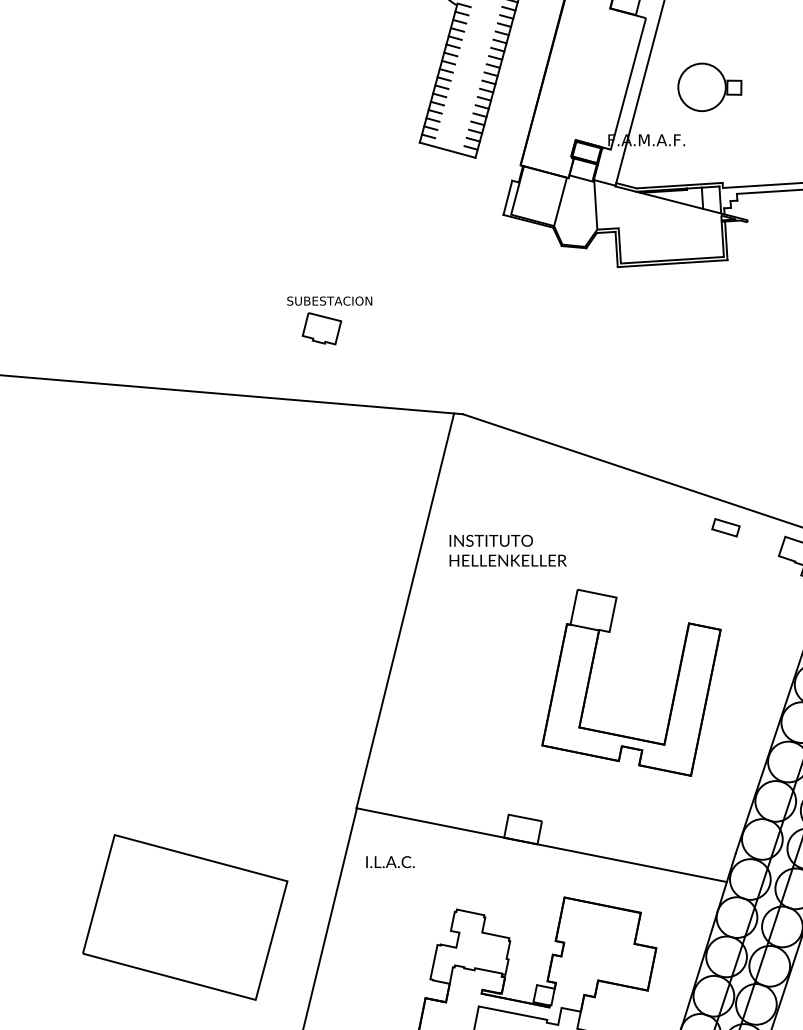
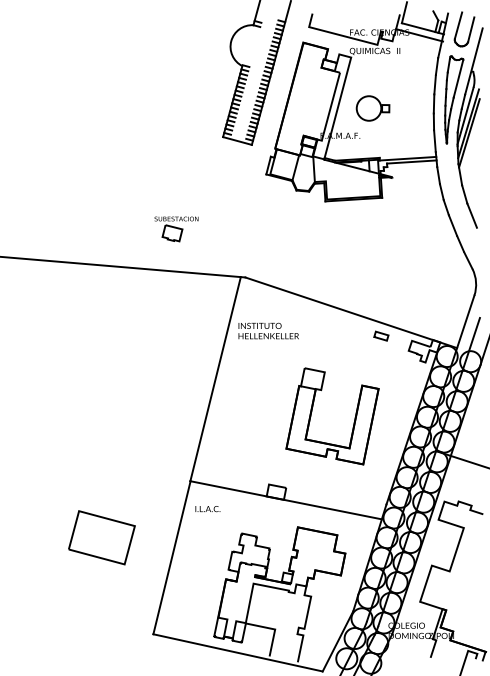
text: (507, 549) -> (268, 330), moved
part: (184, 917) -> (101, 537), size x0.62

